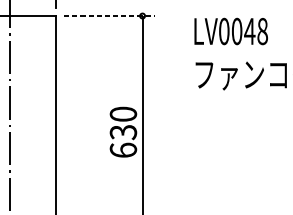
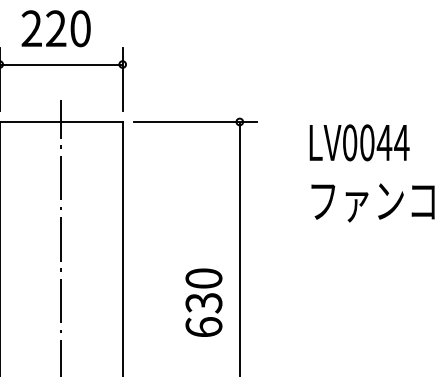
line: (109, 15) -> (195, 121), dashed -> solid
text: (262, 31) -> (401, 142), LV0048 -> LV0044
text: (123, 132) -> (203, 302), moved

